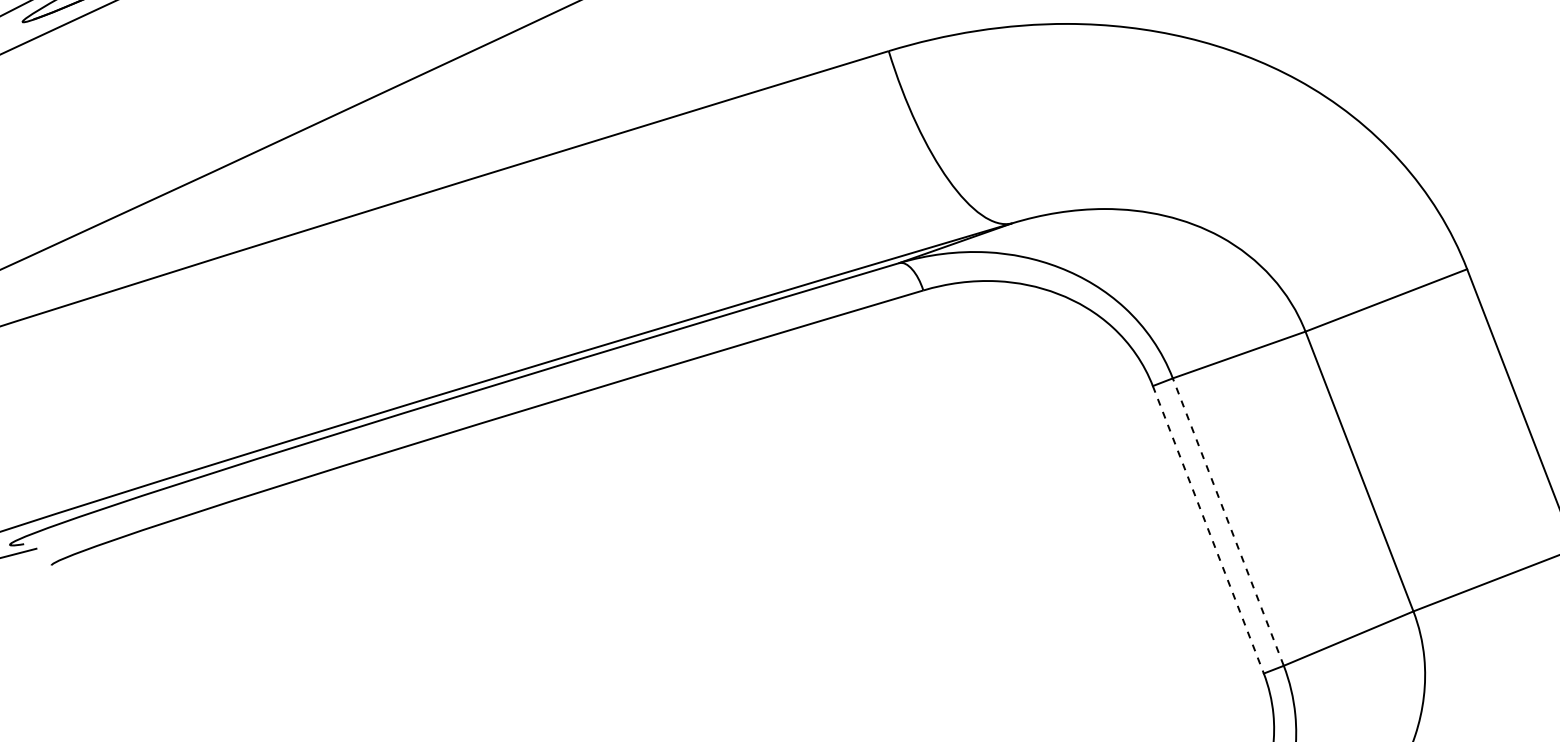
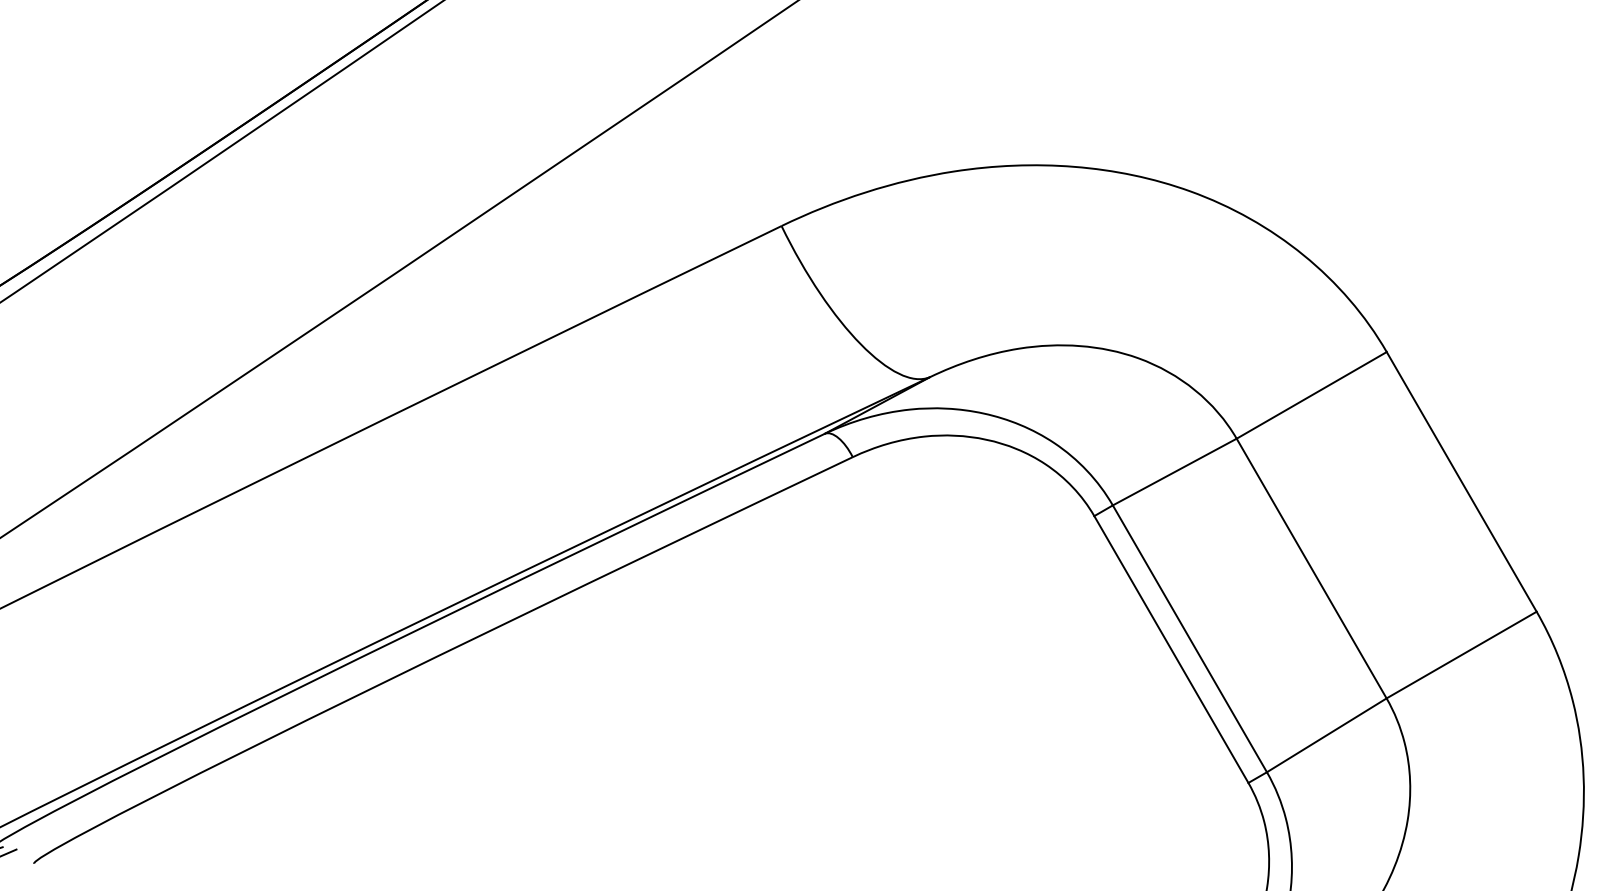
line: (1227, 521) -> (1189, 638), dashed -> solid
line: (1208, 529) -> (1171, 649), dashed -> solid

